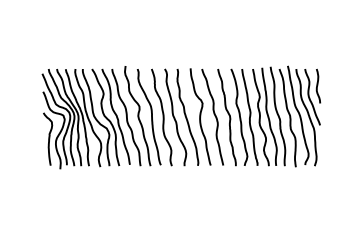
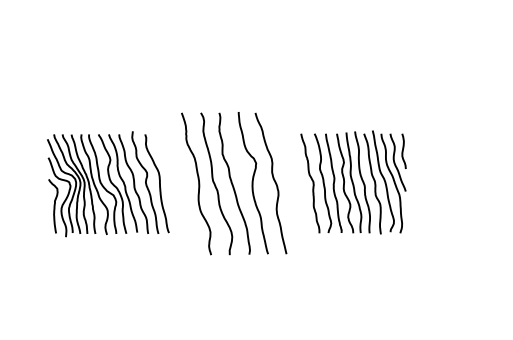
part: (268, 116) -> (352, 182), size x0.7
part: (101, 117) -> (108, 183), size x0.7

